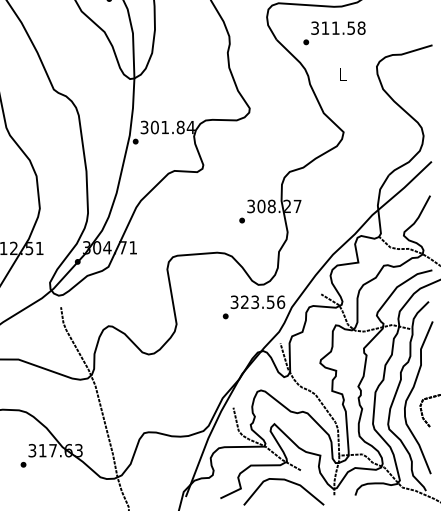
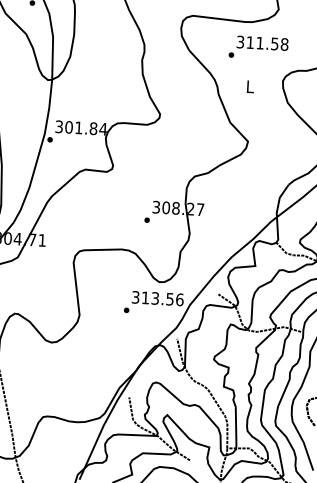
text: (334, 33) -> (258, 48), moved
text: (244, 301) -> (145, 297), 323.56 -> 313.56

